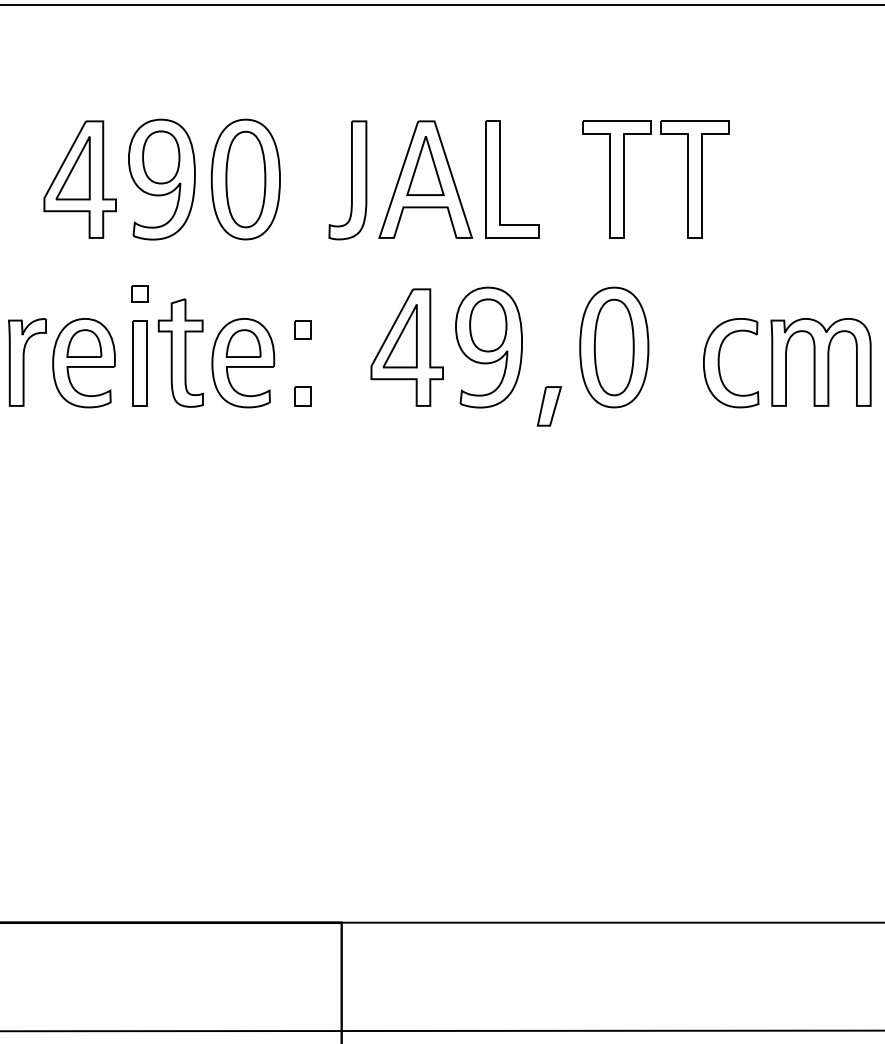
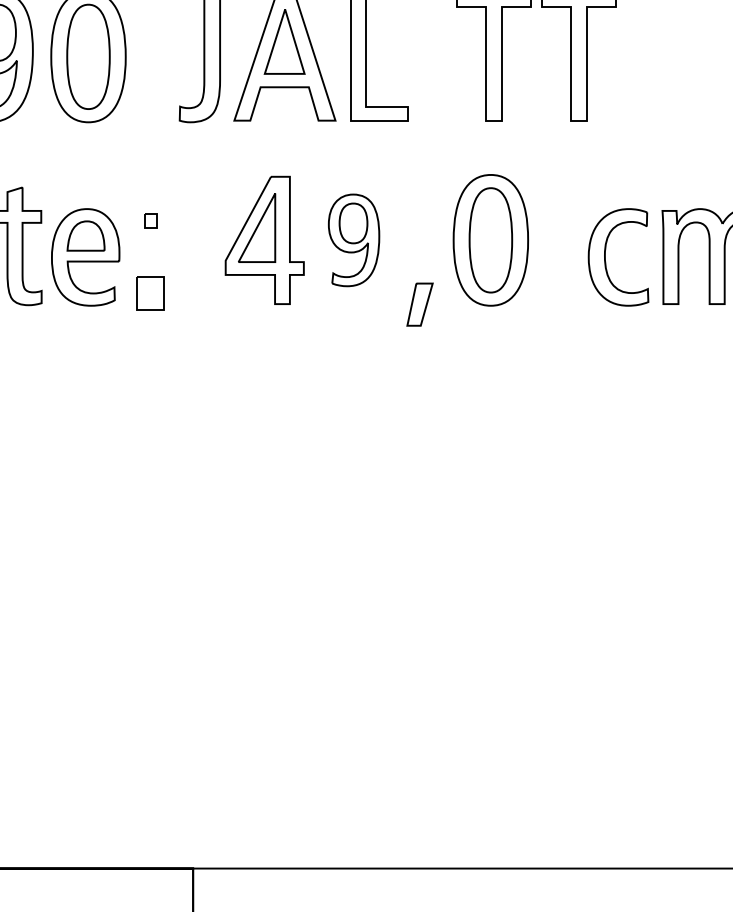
part: (302, 329) -> (150, 220), size x0.7
part: (488, 347) -> (353, 240), size x0.7
part: (302, 396) -> (150, 293), size x1.6

